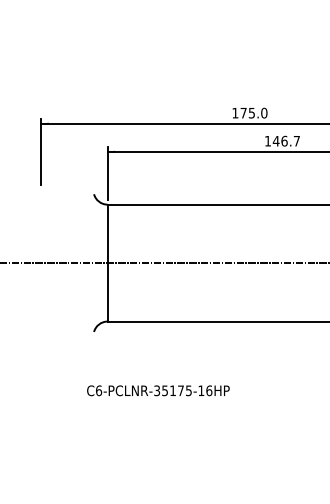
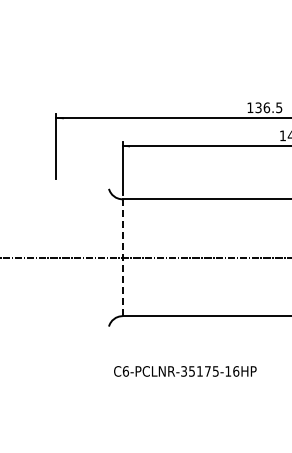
text: (253, 112) -> (268, 107), 175.0 -> 136.5
line: (107, 263) -> (122, 258), solid -> dashed
text: (158, 390) -> (185, 371), moved

